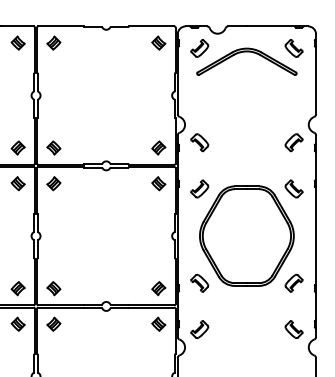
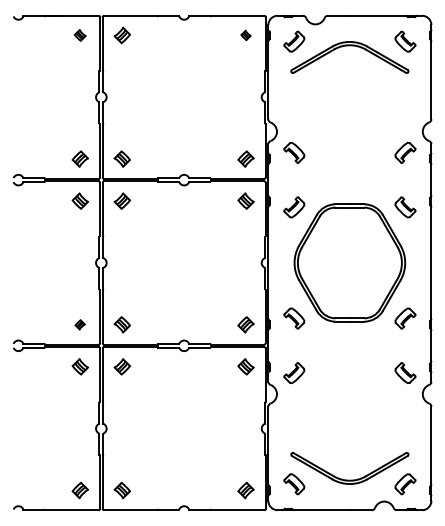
part: (17, 43) -> (79, 35), size x0.7
part: (158, 43) -> (245, 35), size x0.6
part: (17, 288) -> (79, 324), size x0.6

